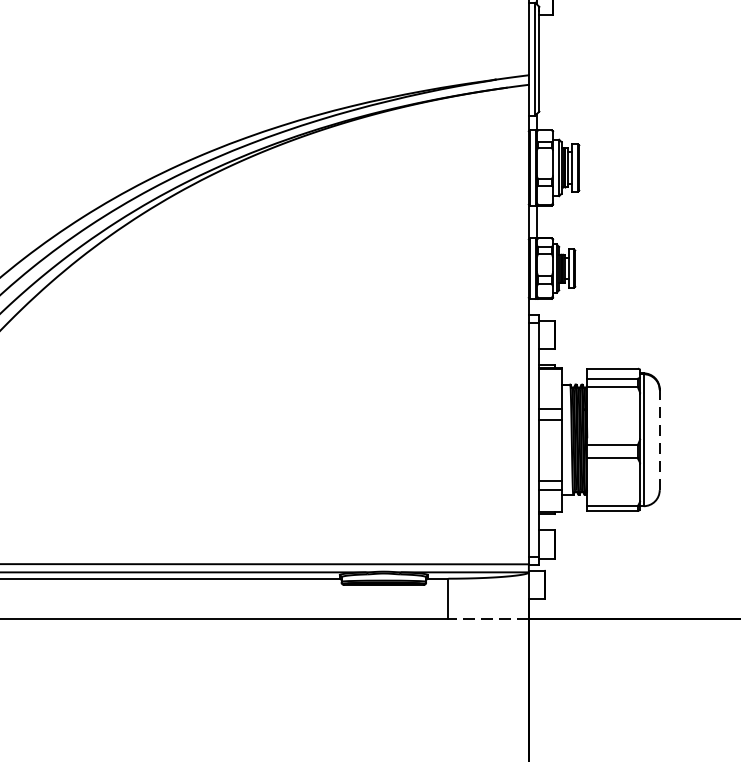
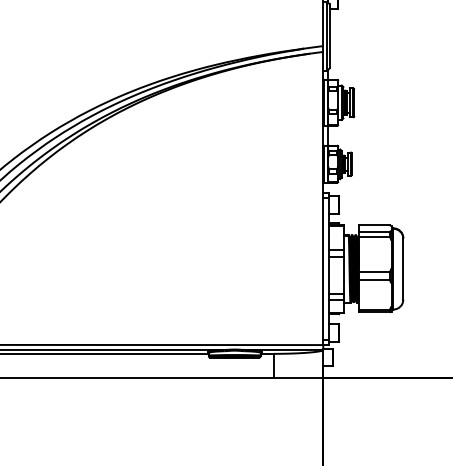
line: (660, 440) -> (403, 269), dashed -> solid
line: (488, 619) -> (298, 378), dashed -> solid

